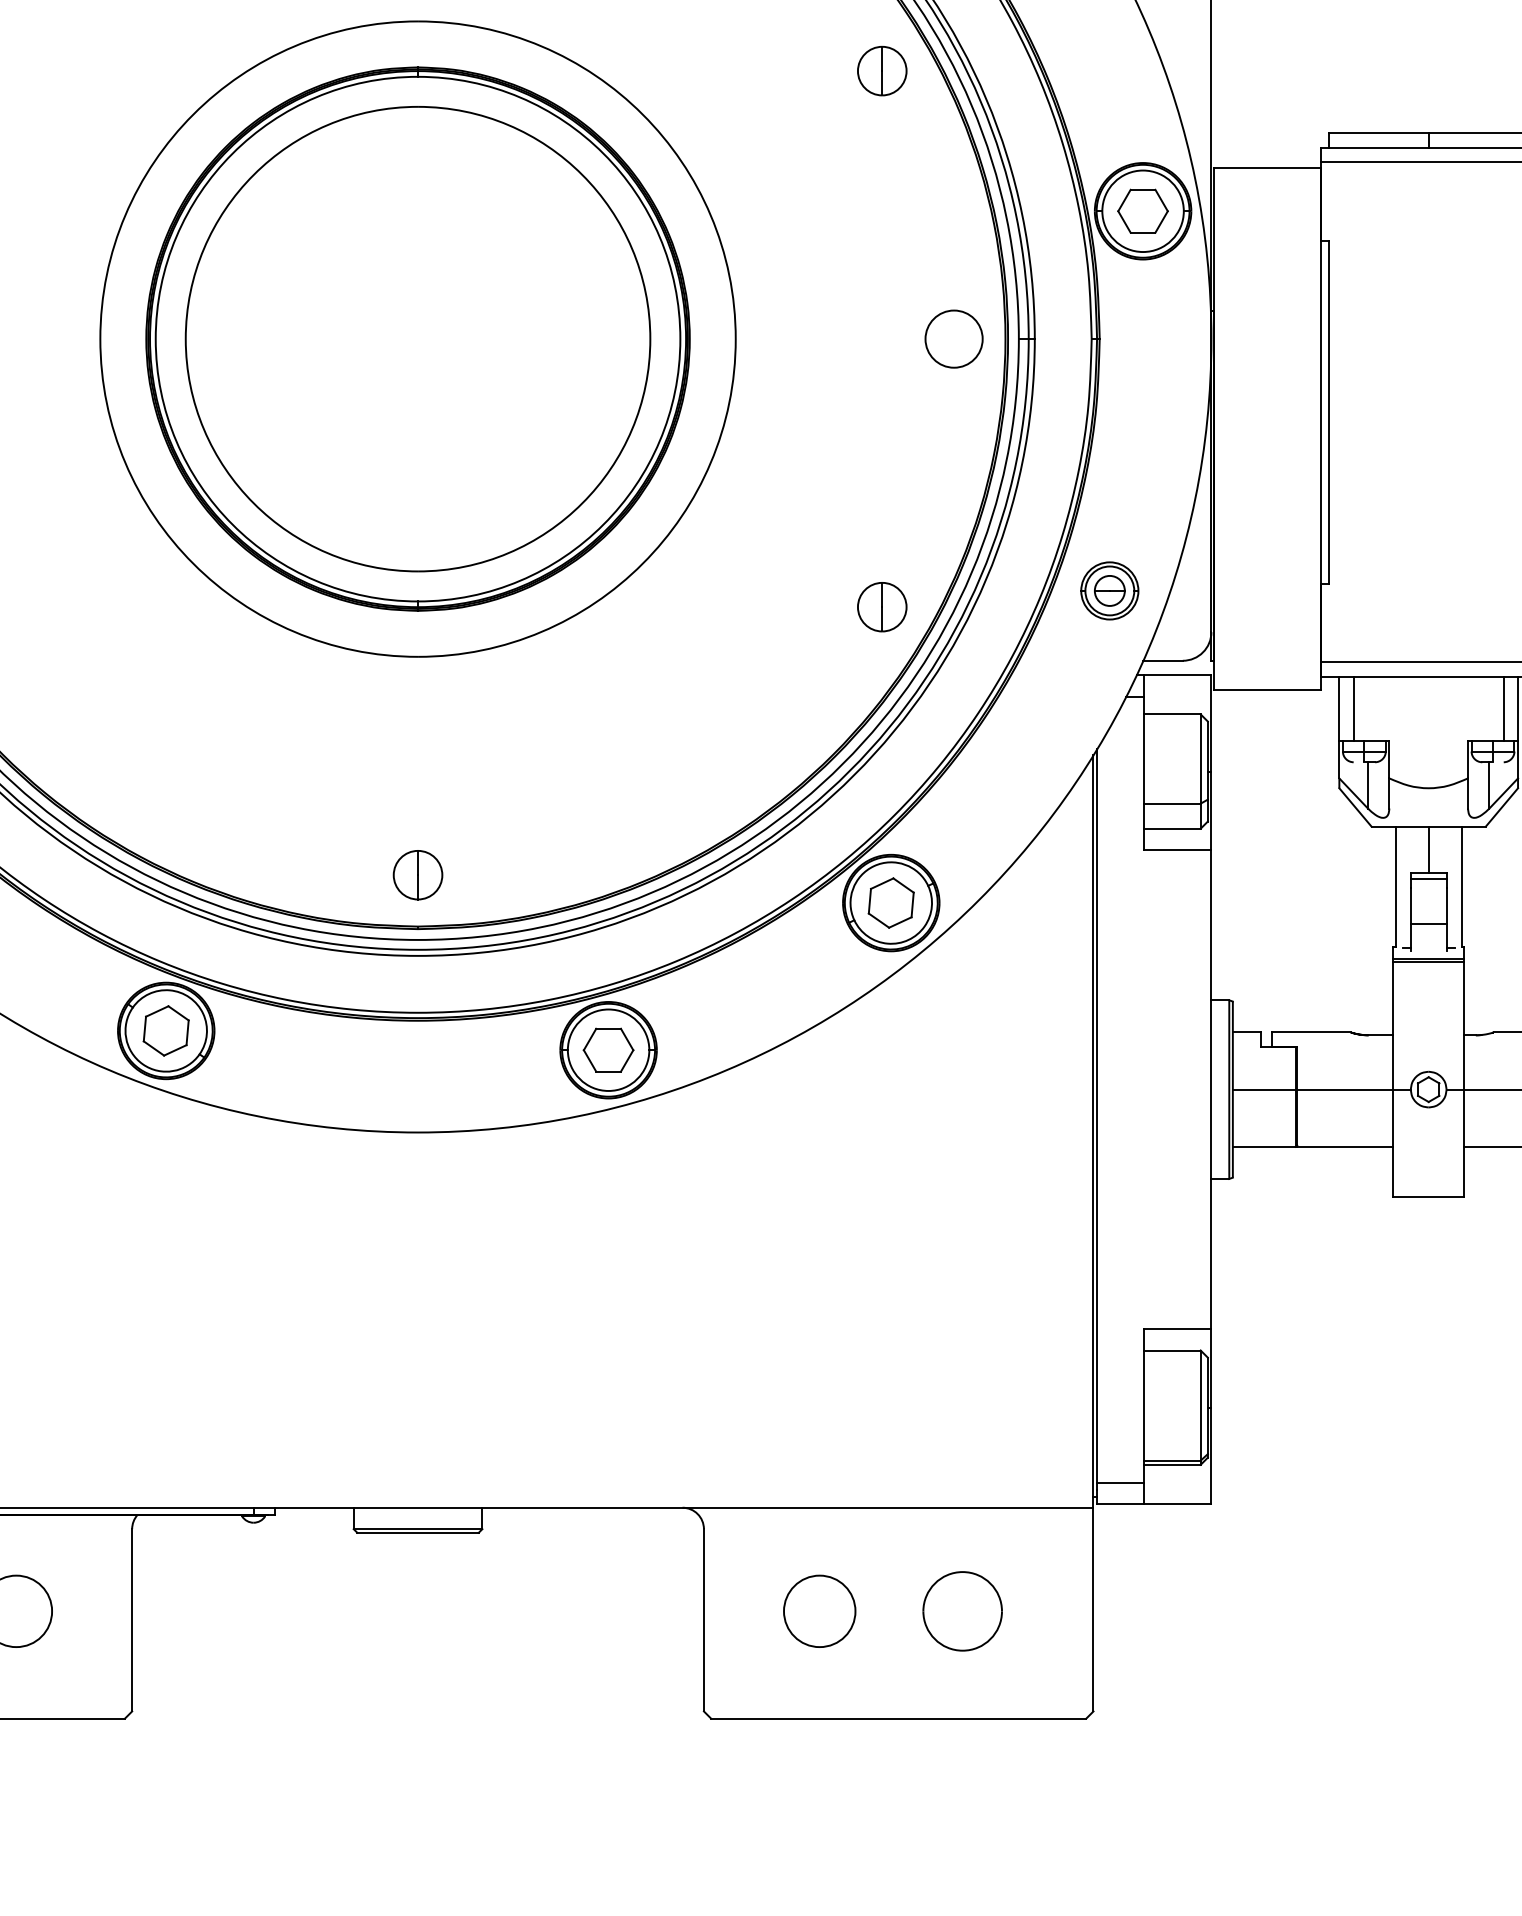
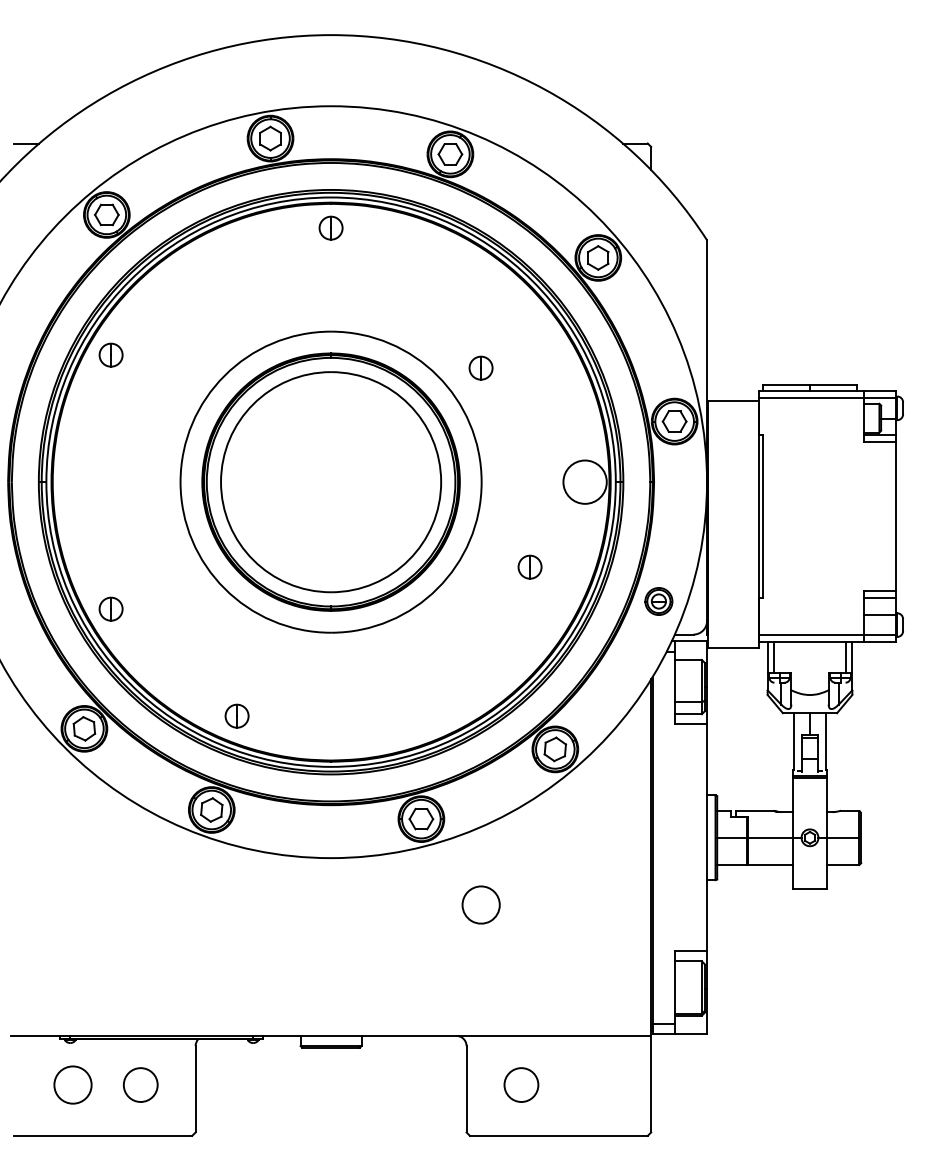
part: (881, 69) -> (480, 367), moved
circle: (952, 337) -> (584, 481), size x1.6
part: (881, 605) -> (529, 566), moved
part: (416, 873) -> (236, 715), moved
part: (961, 1610) -> (480, 904), moved

